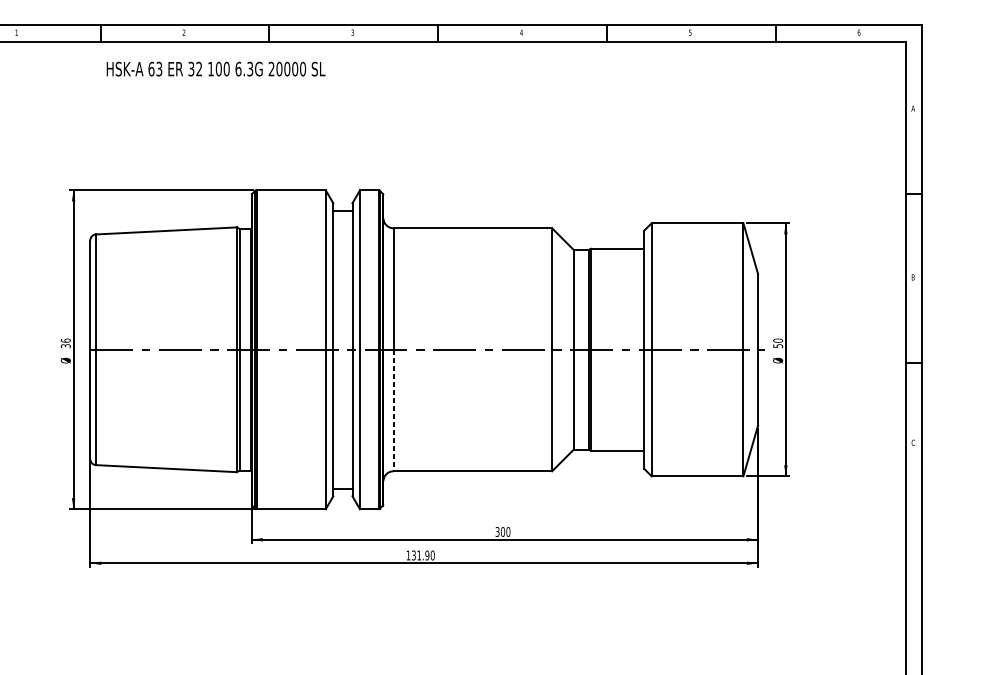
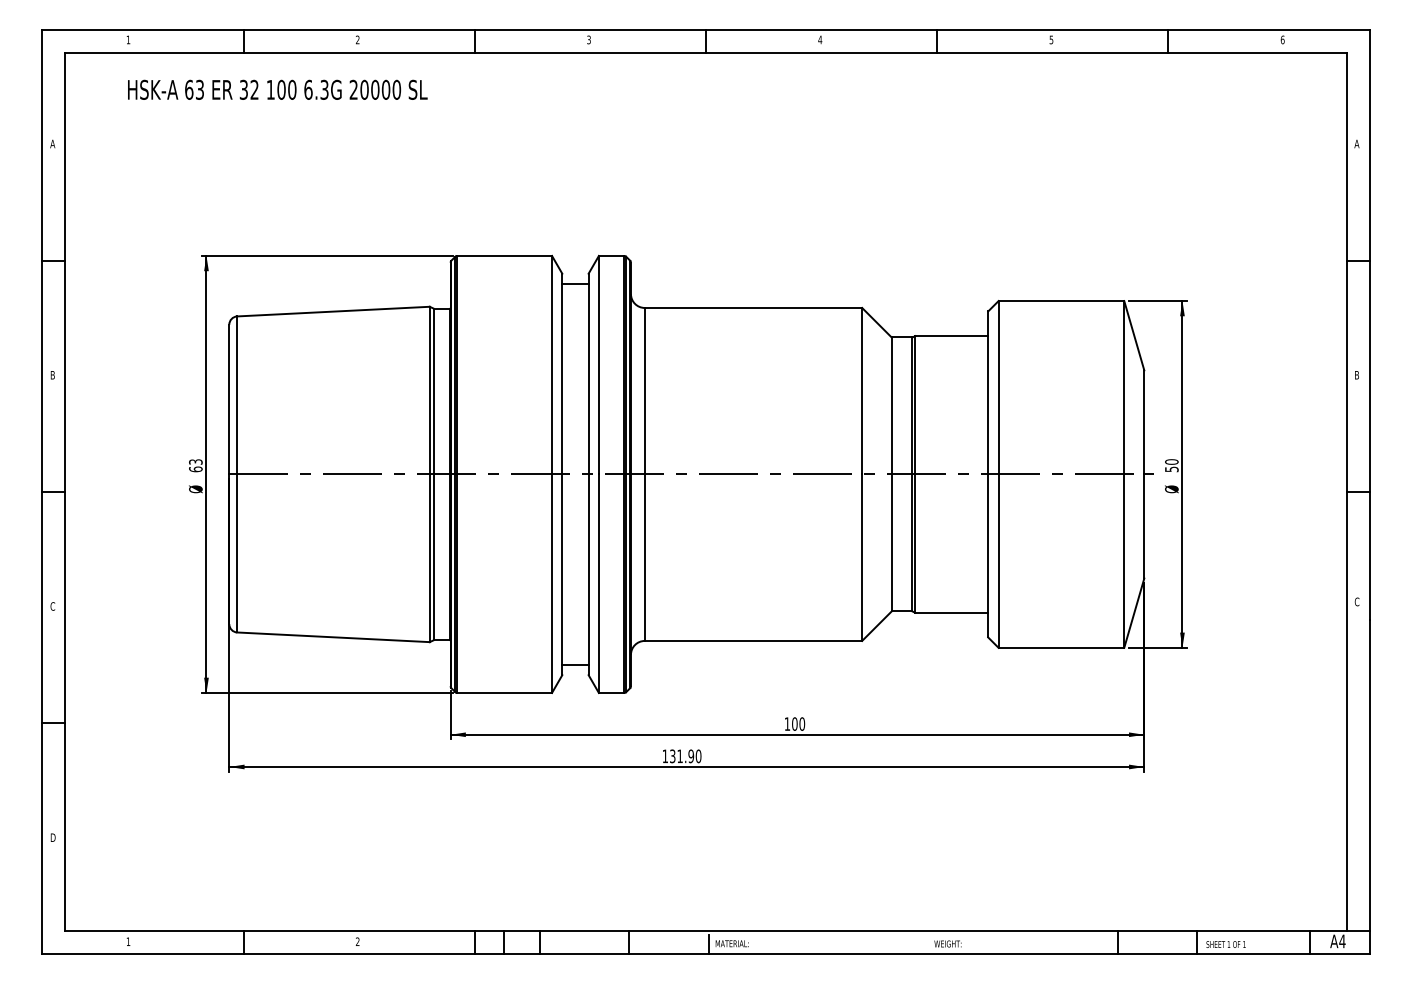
text: (215, 68) -> (277, 89), moved
text: (65, 343) -> (195, 465), 36 -> 63
line: (393, 411) -> (644, 558), dashed -> solid
text: (497, 531) -> (787, 723), 300 -> 100

